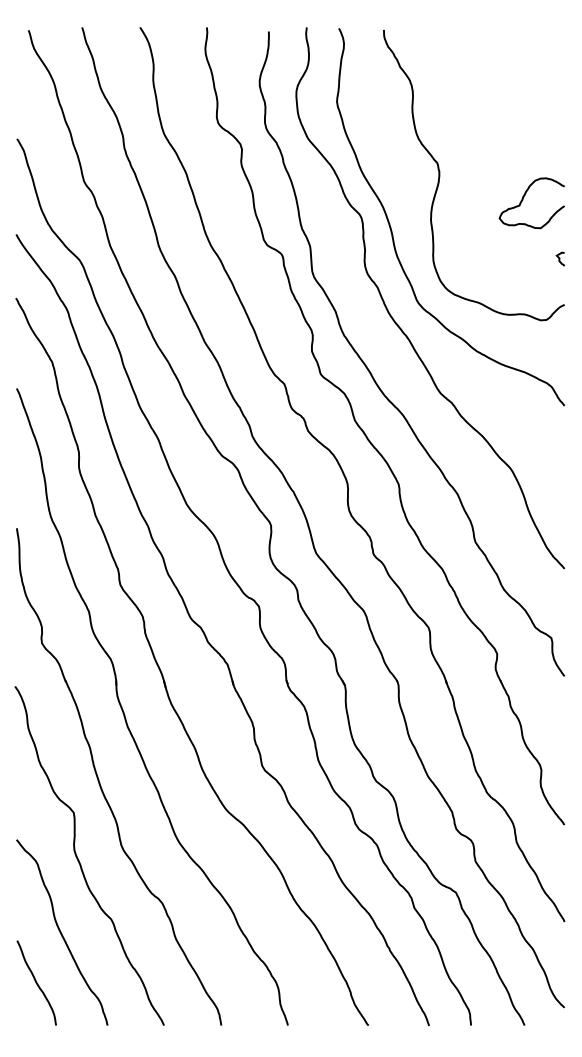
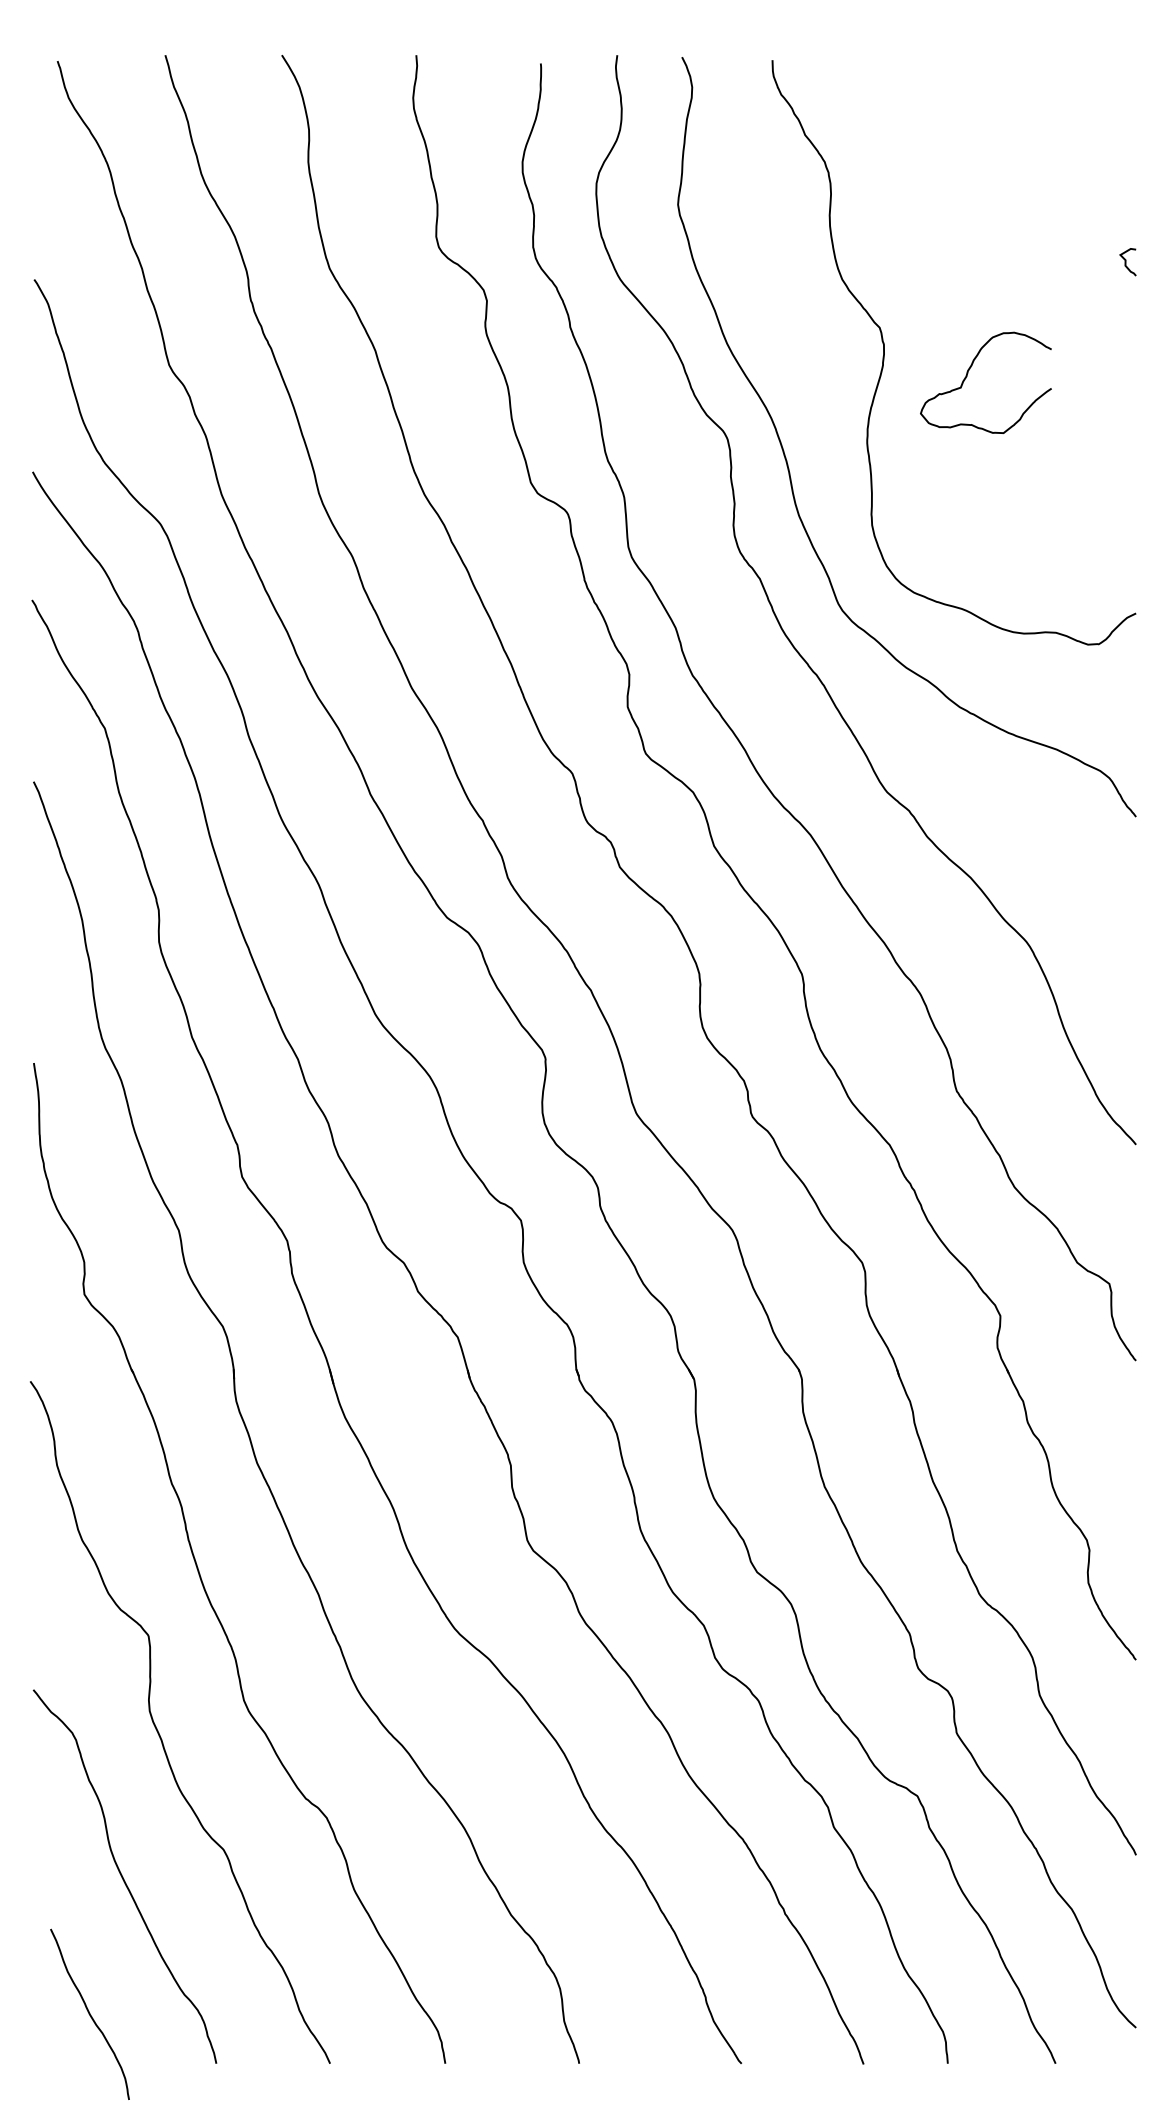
curve: (523, 200) -> (968, 377), moved
curve: (560, 258) -> (1127, 260), moved
curve: (36, 982) -> (89, 2013), moved

